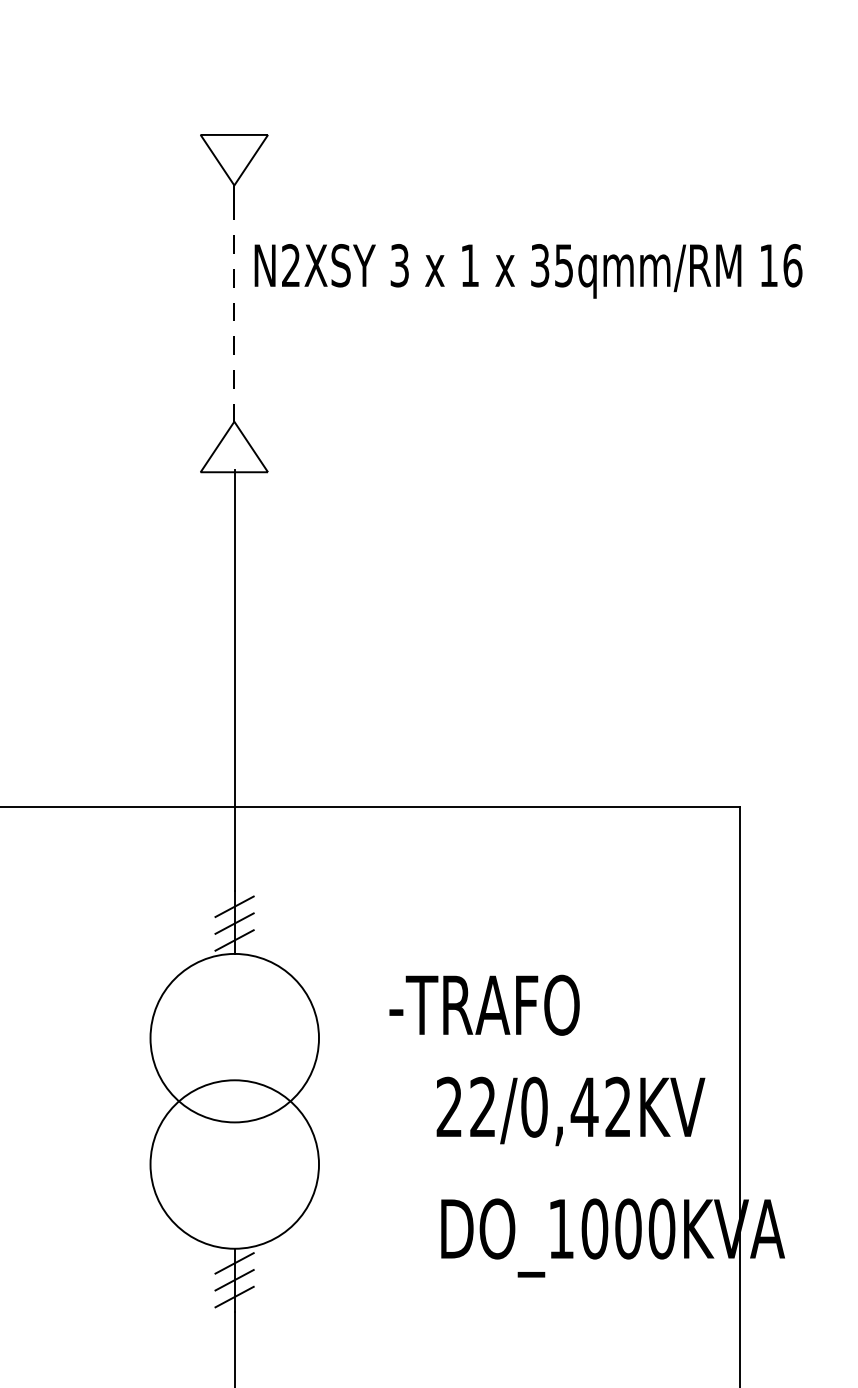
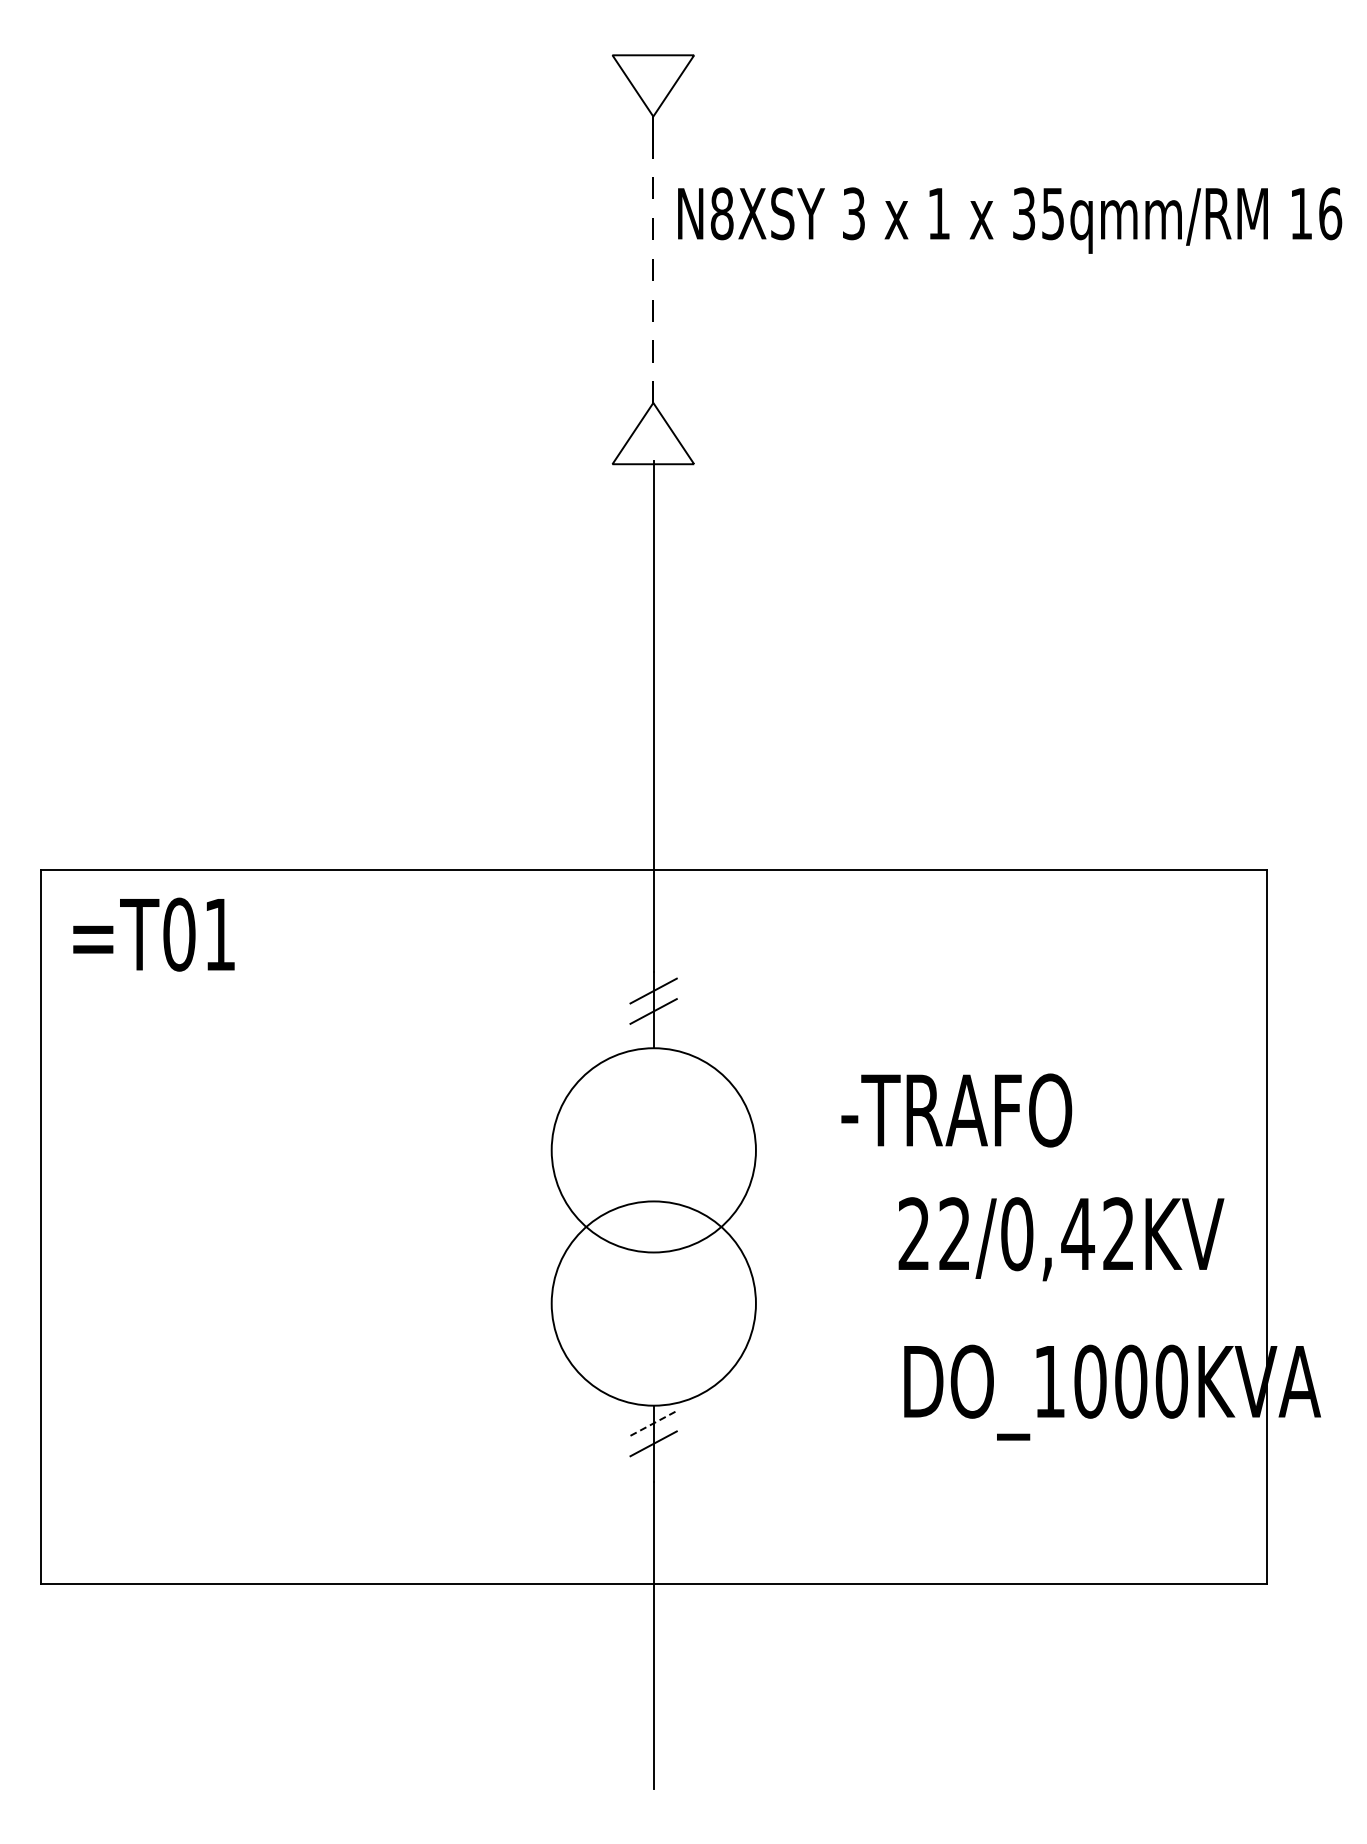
text: (290, 265) -> (721, 213), N2XSY -> N8XSY
line: (234, 940) -> (653, 1031), removed
line: (235, 1263) -> (654, 1423), solid -> dashed
line: (234, 1296) -> (653, 1463), removed

